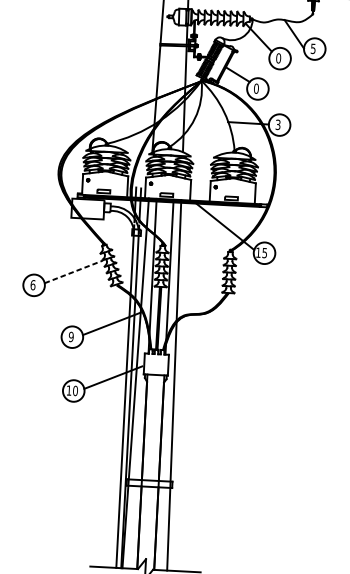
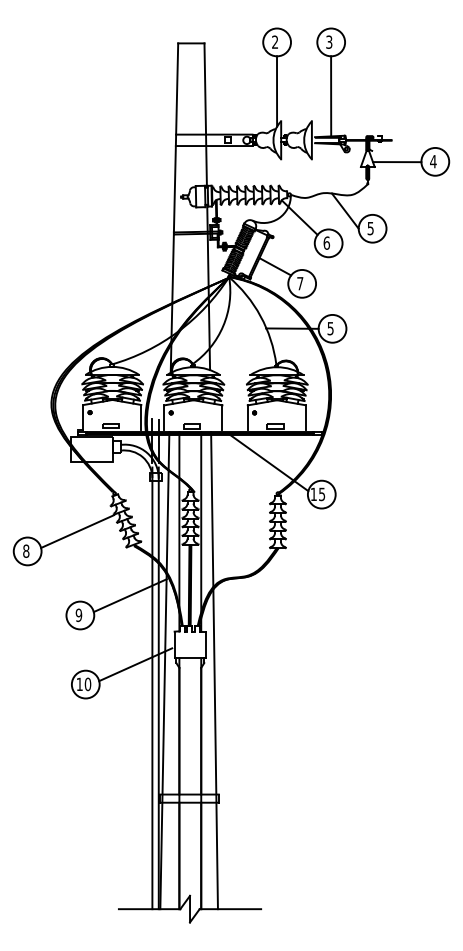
text: (278, 57) -> (326, 242), 0 -> 6
text: (256, 88) -> (300, 283), 0 -> 7
text: (278, 123) -> (330, 327), 3 -> 5
line: (73, 271) -> (77, 531), dashed -> solid
text: (33, 284) -> (26, 550), 6 -> 8

